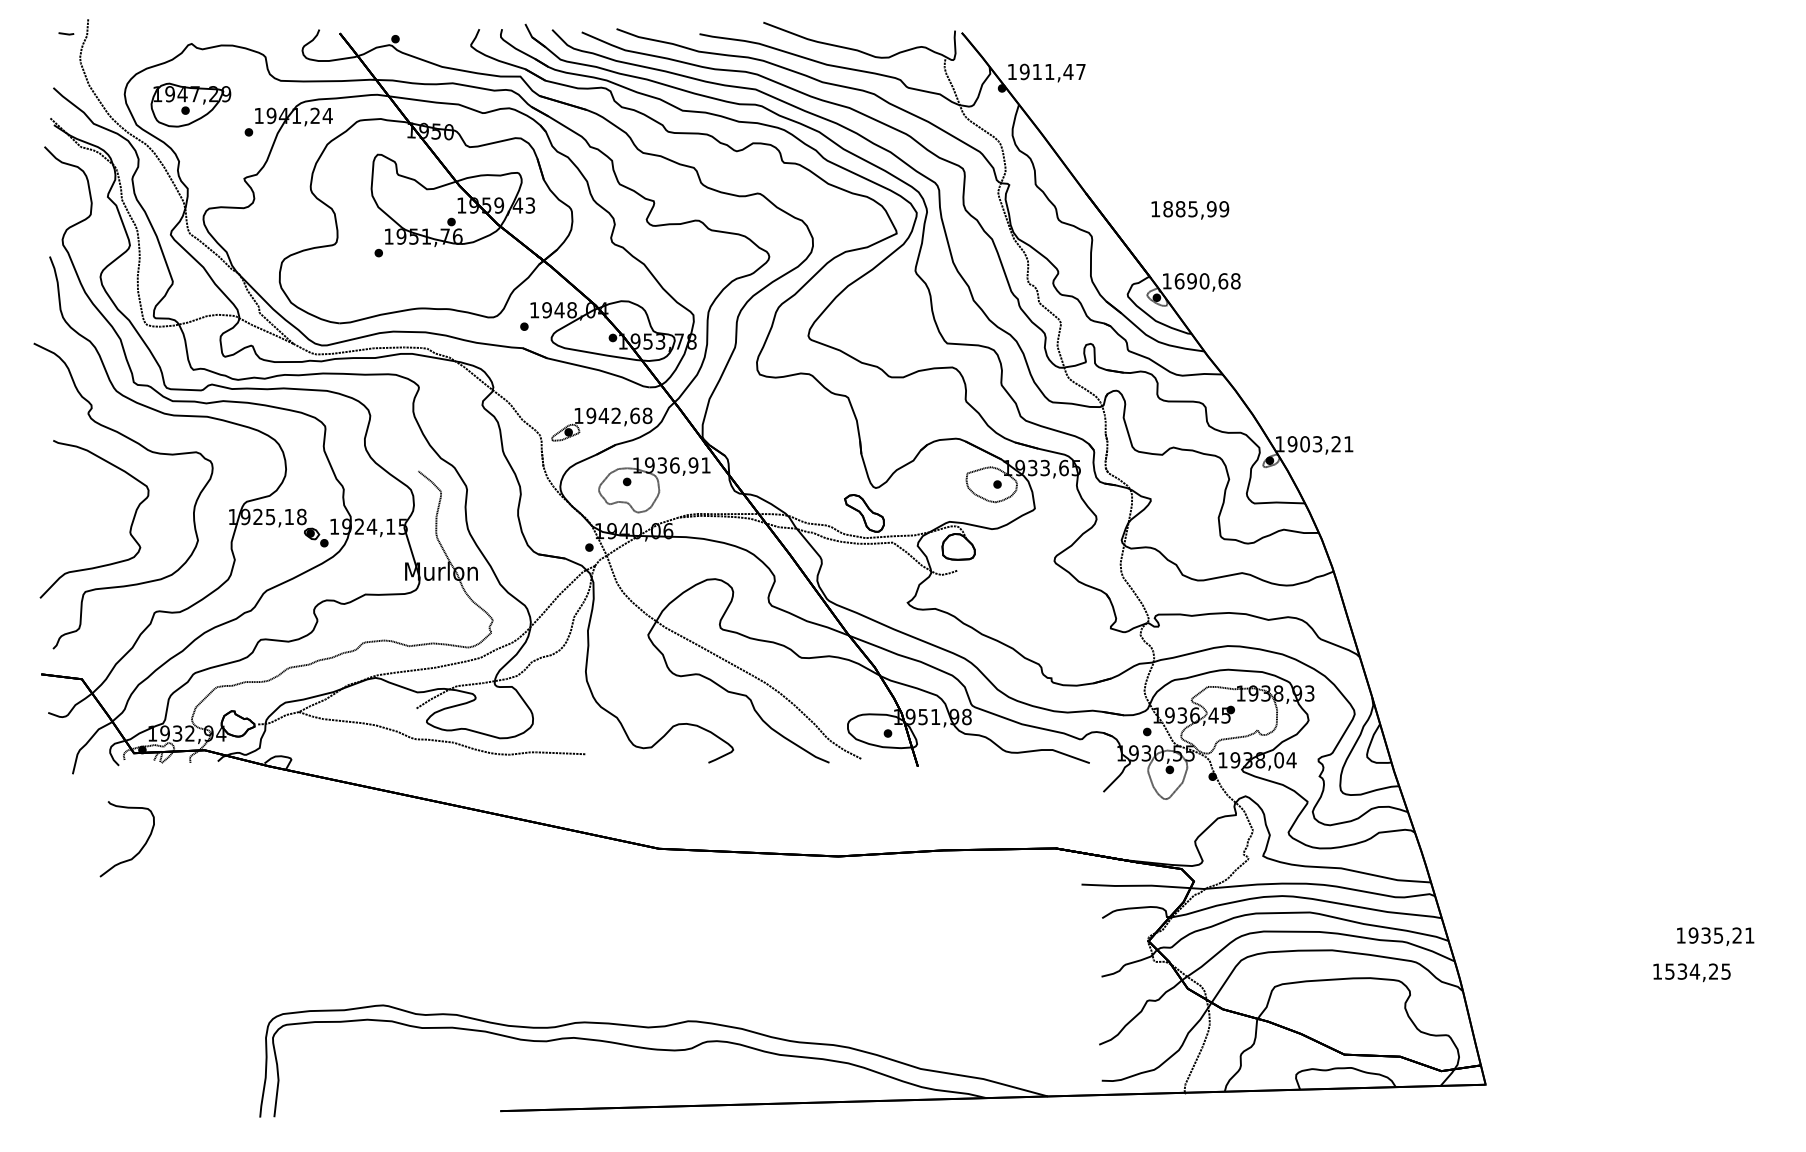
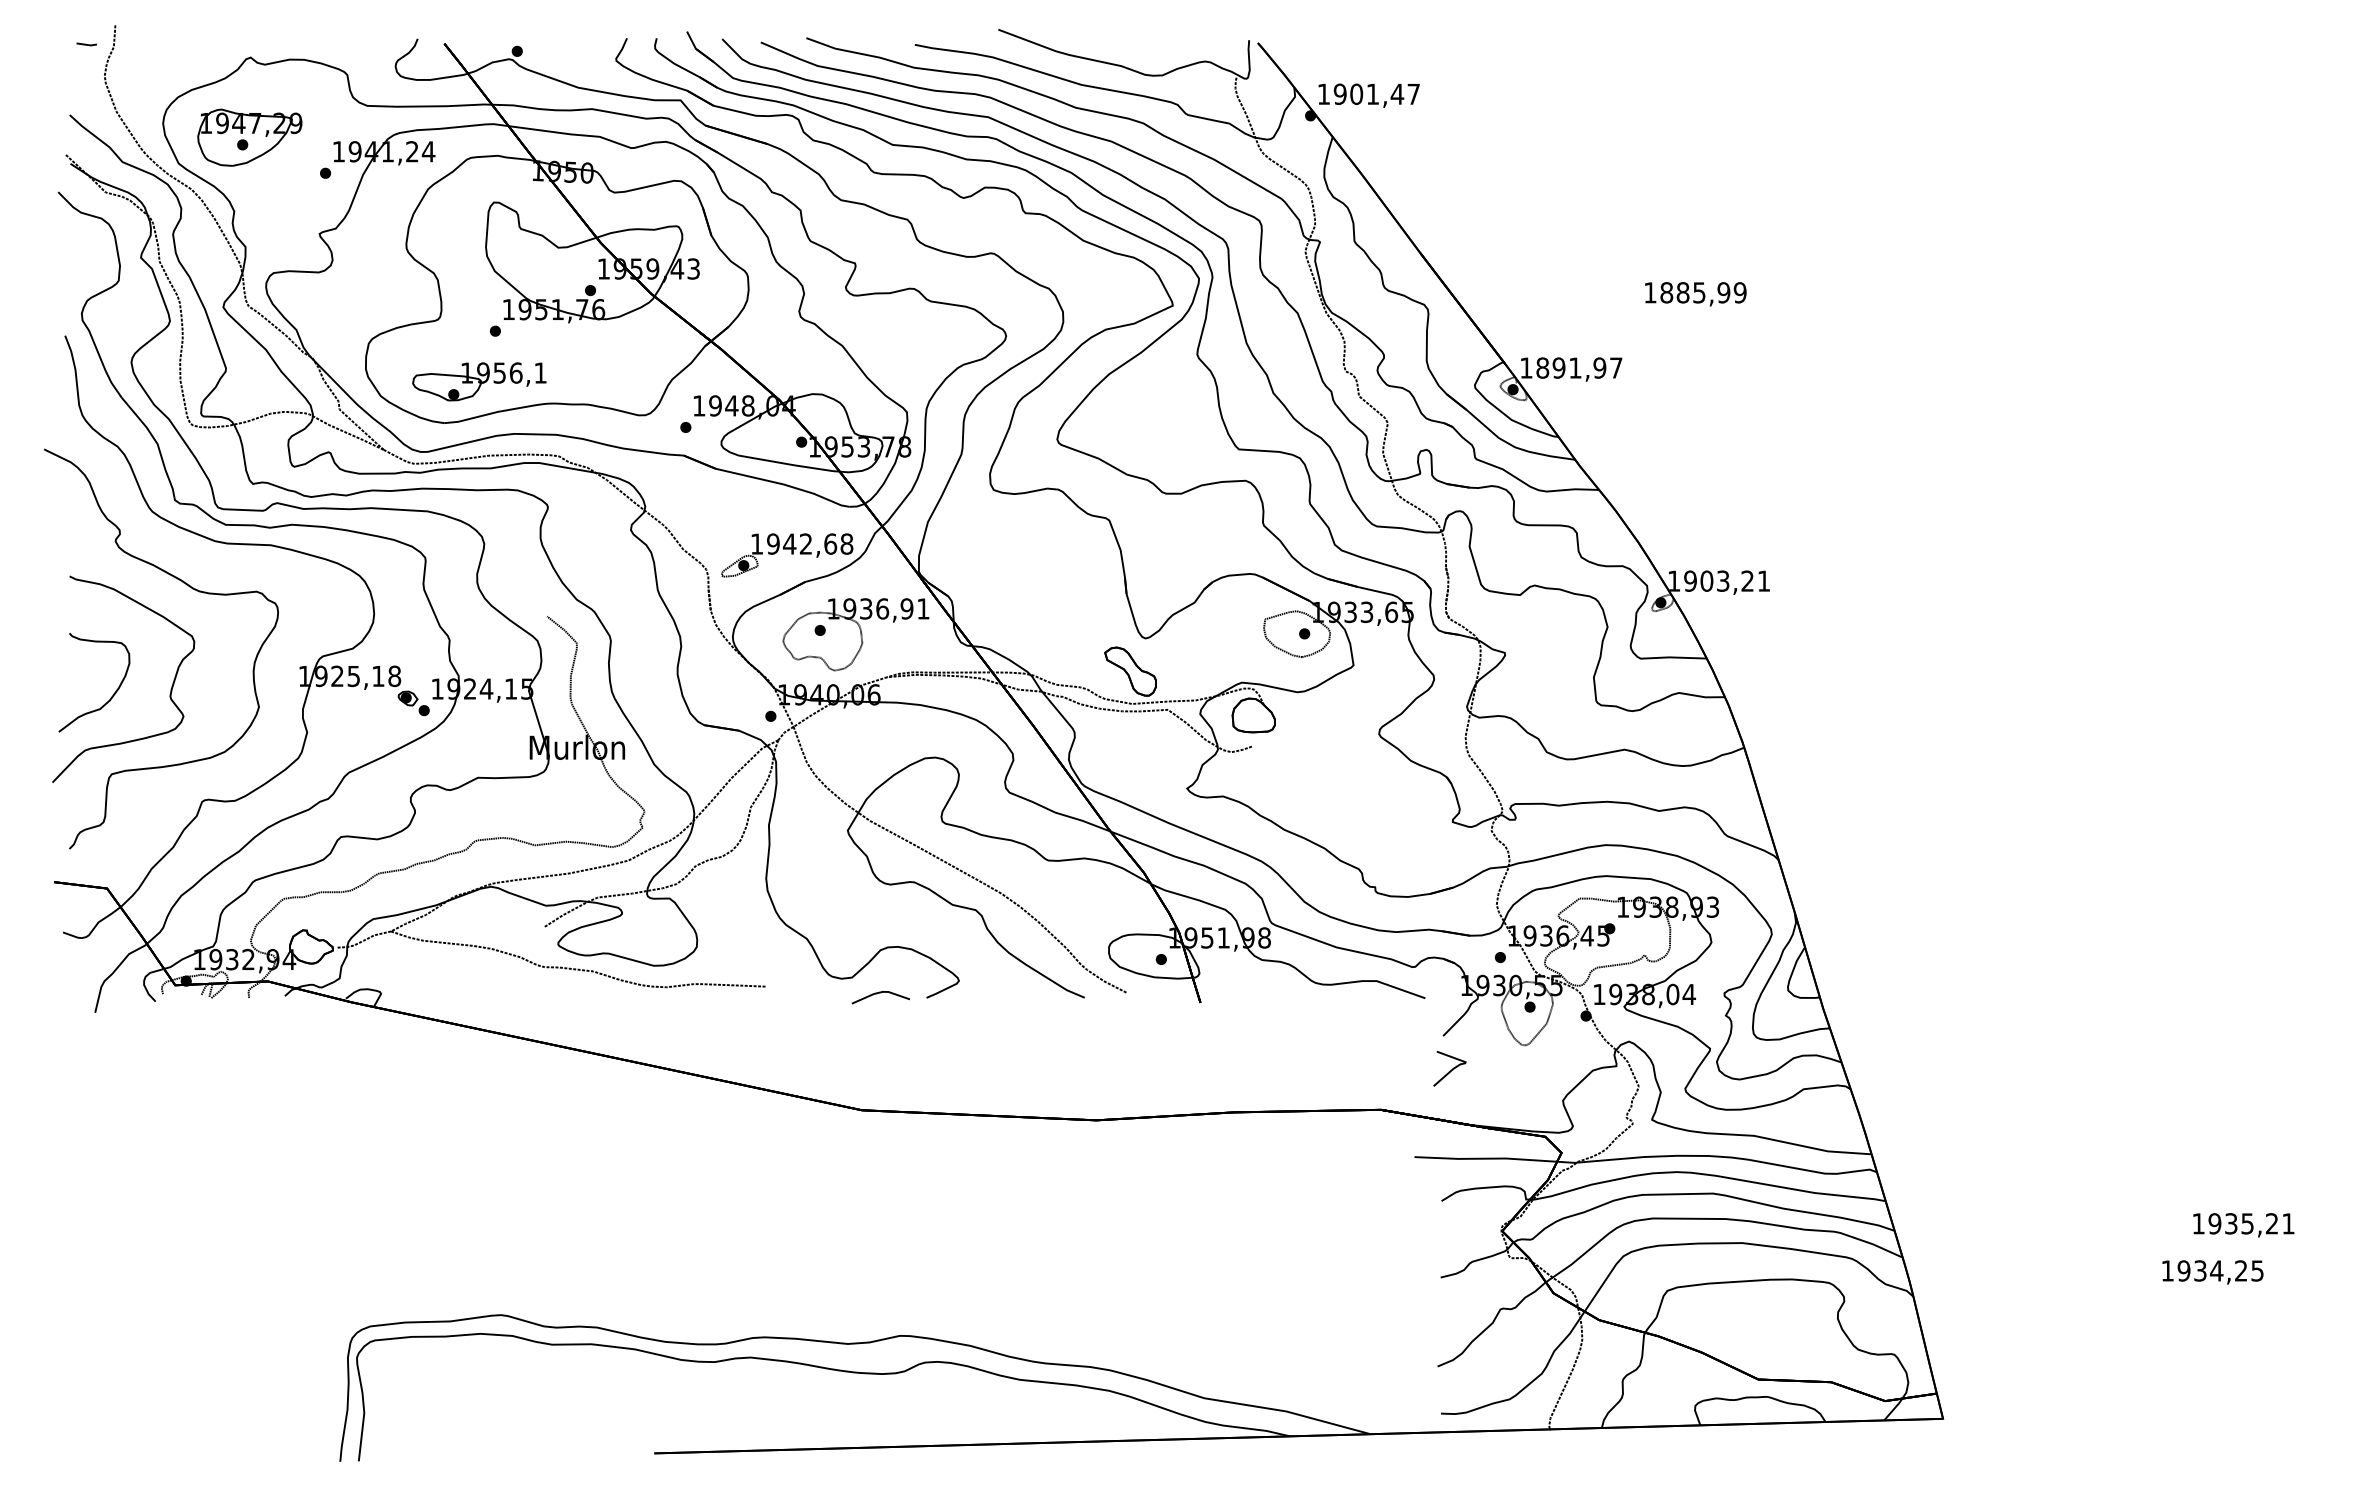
text: (1037, 71) -> (1356, 93), 1911,47 -> 1901,47
text: (1190, 210) -> (1695, 294), moved
text: (1207, 280) -> (1579, 367), 1690,68 -> 1891,97
part: (366, 291) -> (479, 381), added
line: (673, 759) -> (880, 993), added
curve: (1109, 817) -> (1451, 1069), added
curve: (139, 850) -> (110, 697), moved
text: (1669, 971) -> (2183, 1270), 1534,25 -> 1934,25

